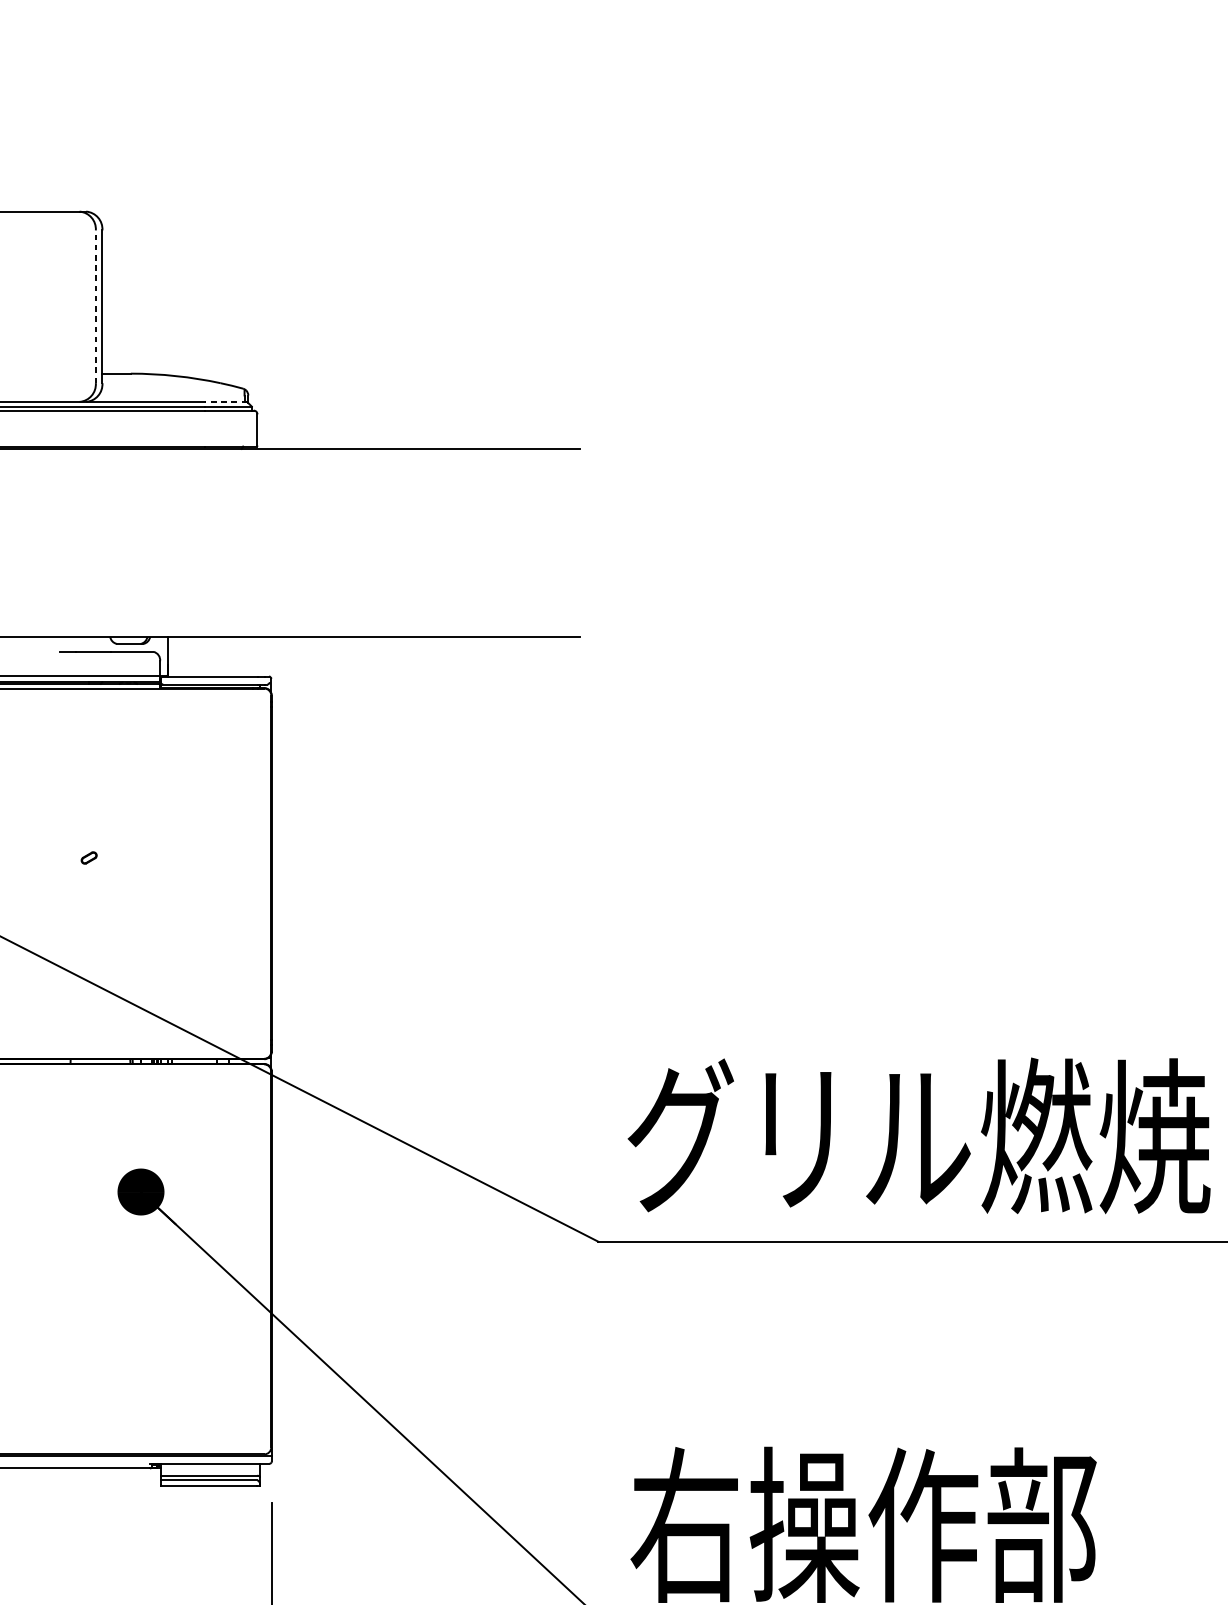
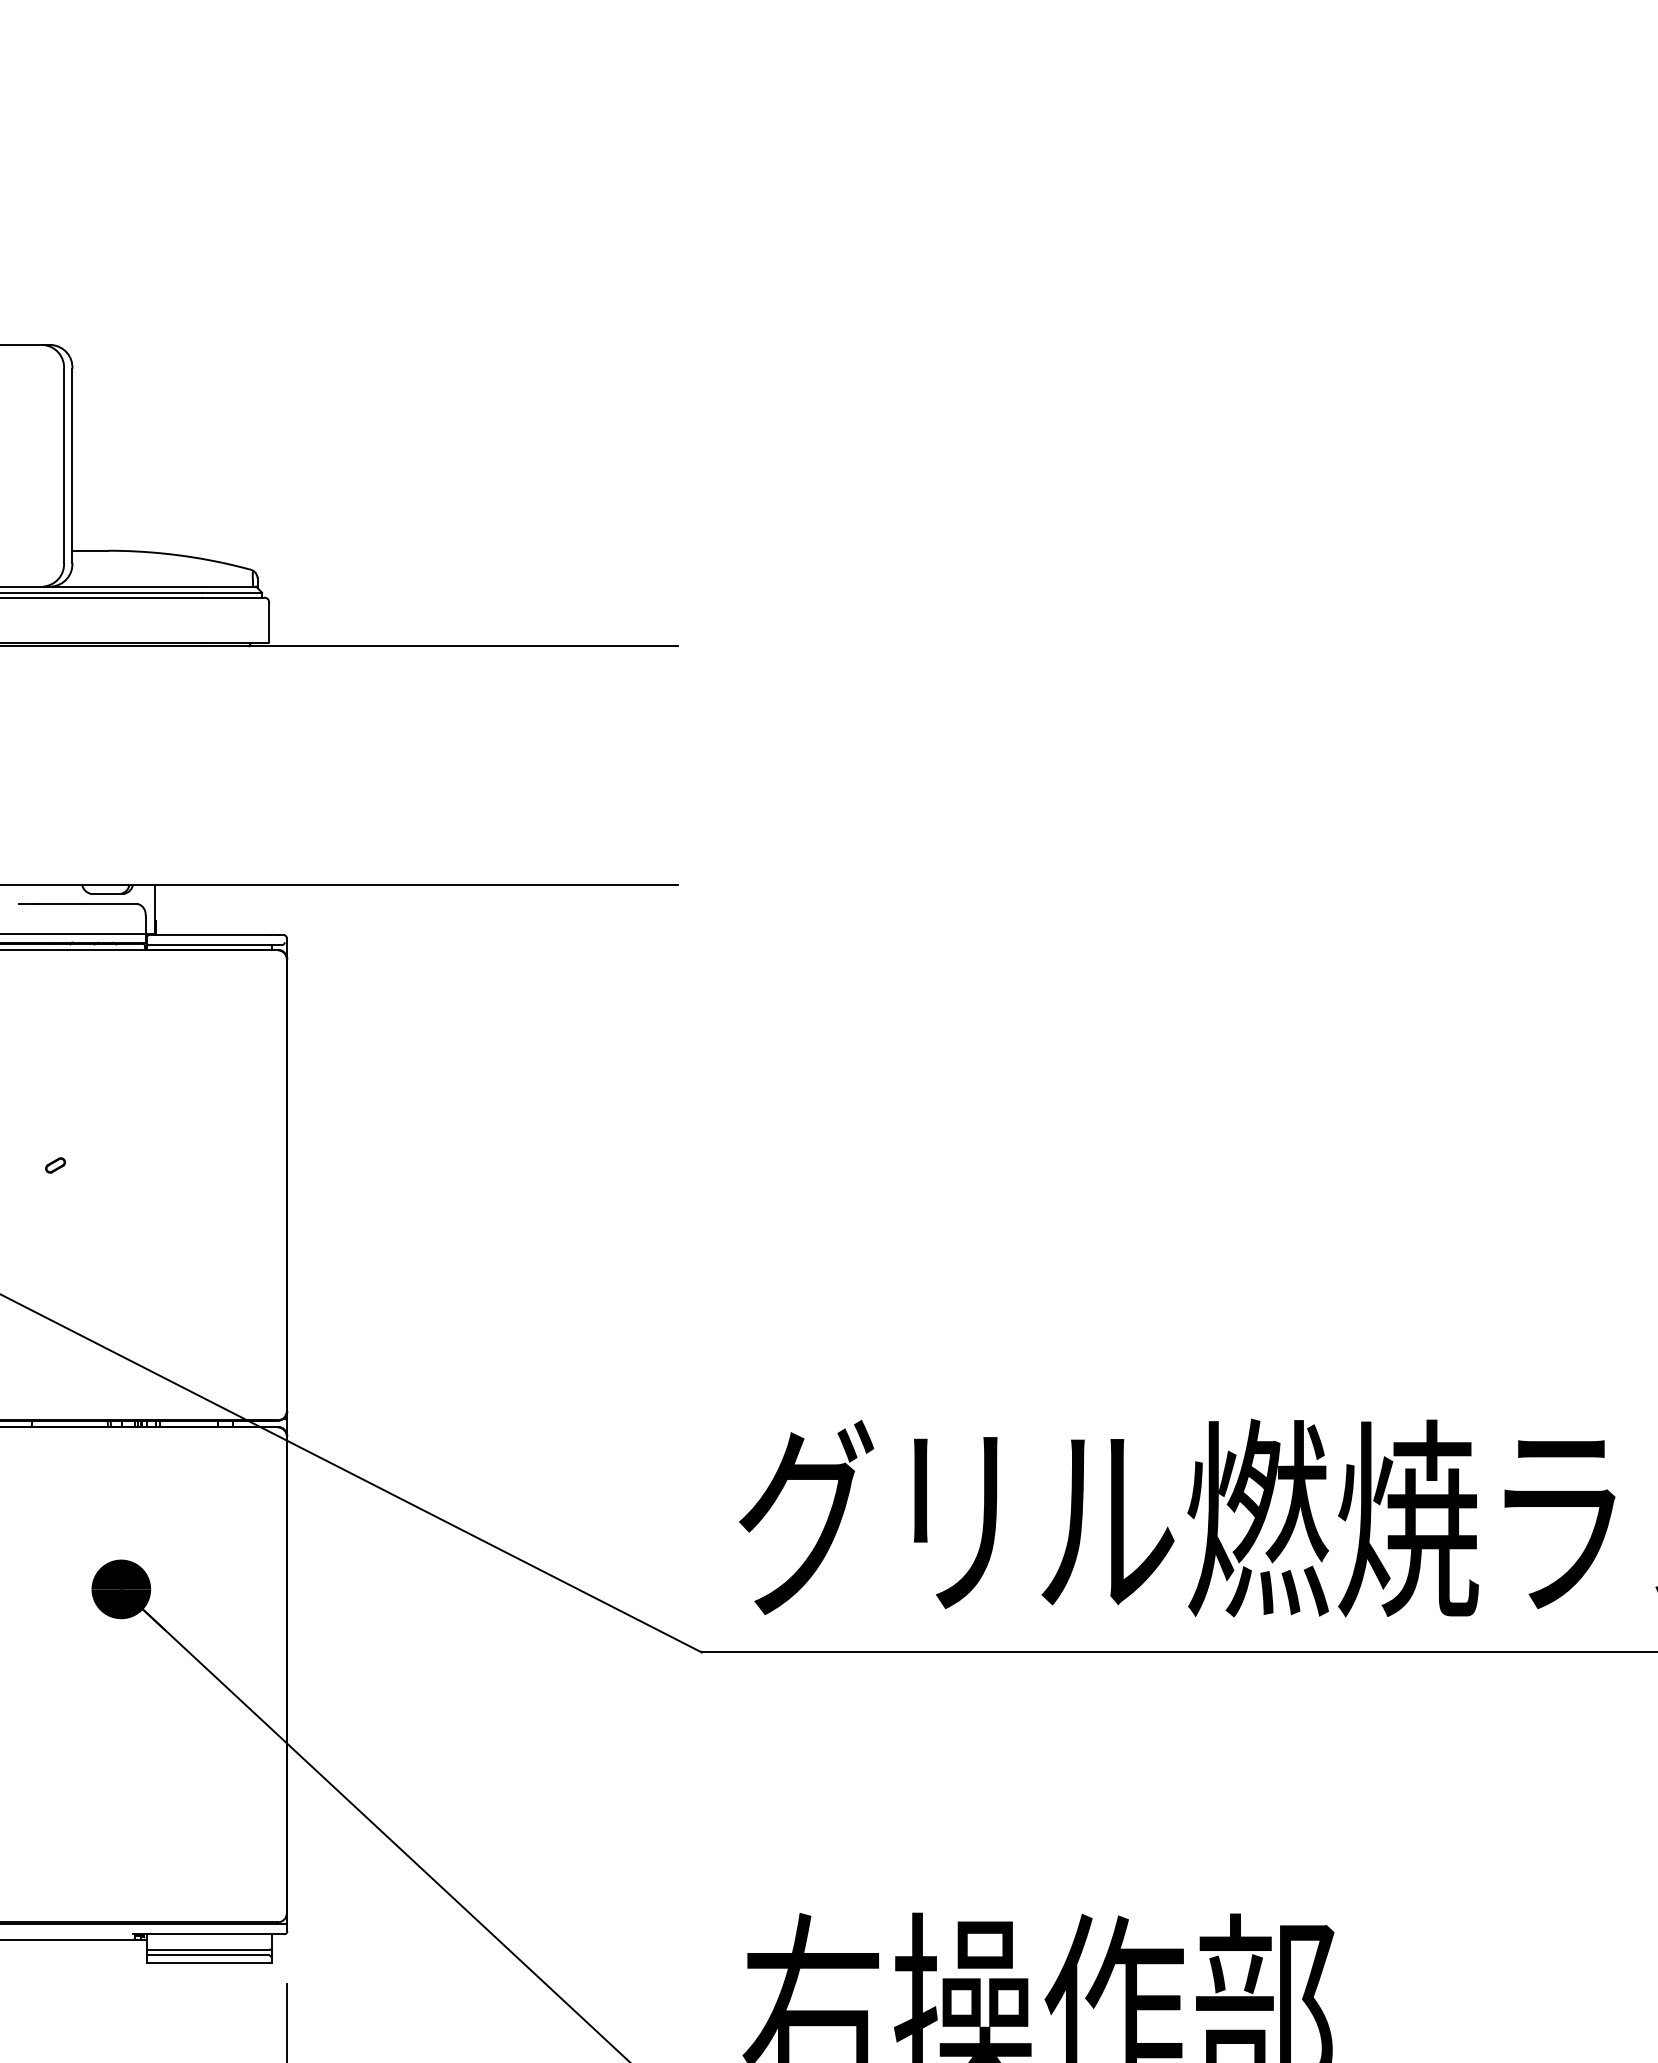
line: (96, 306) -> (64, 465), dashed -> solid
line: (226, 401) -> (229, 586), dashed -> solid

